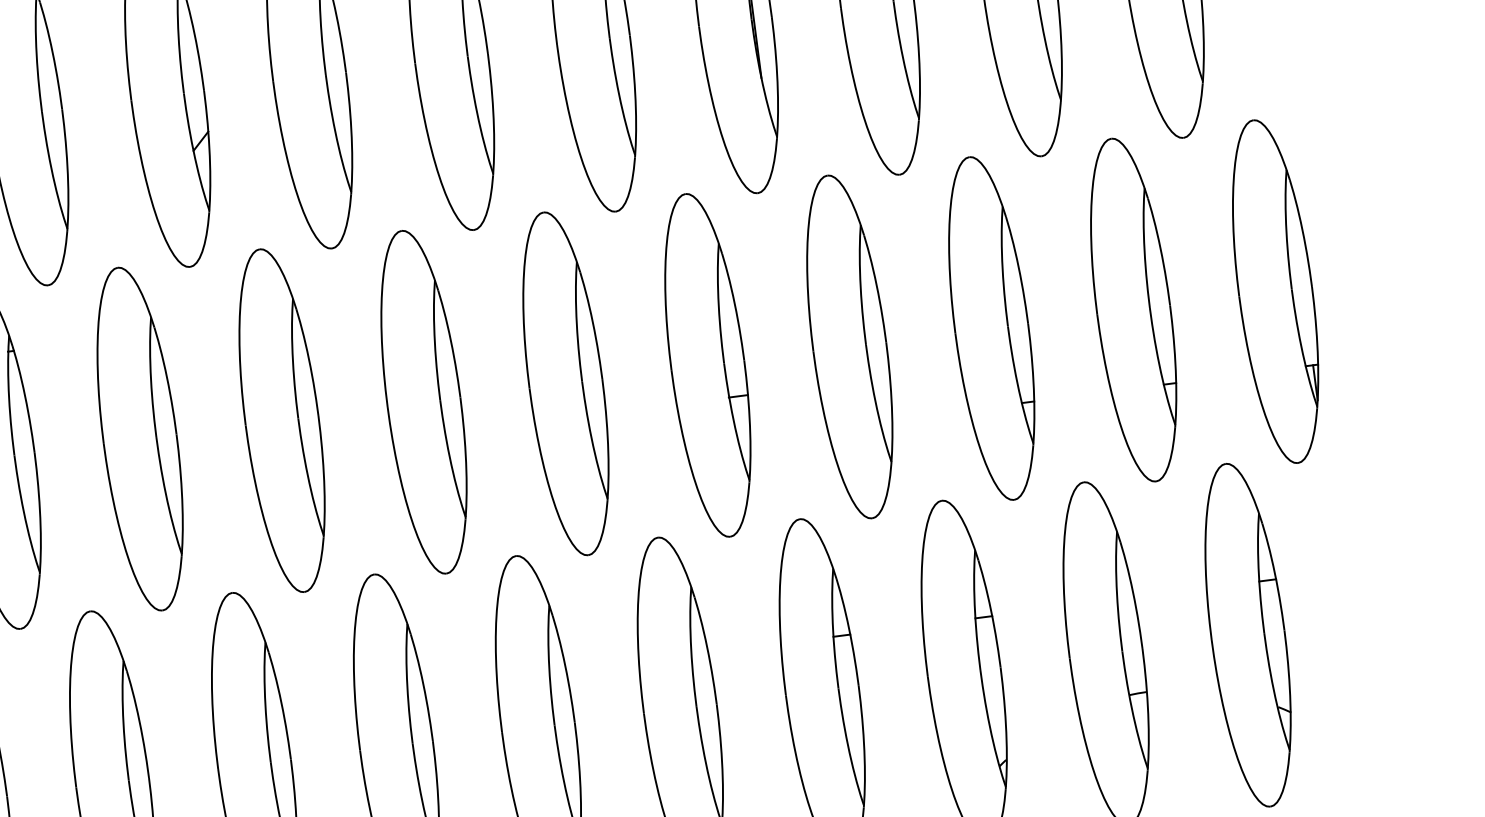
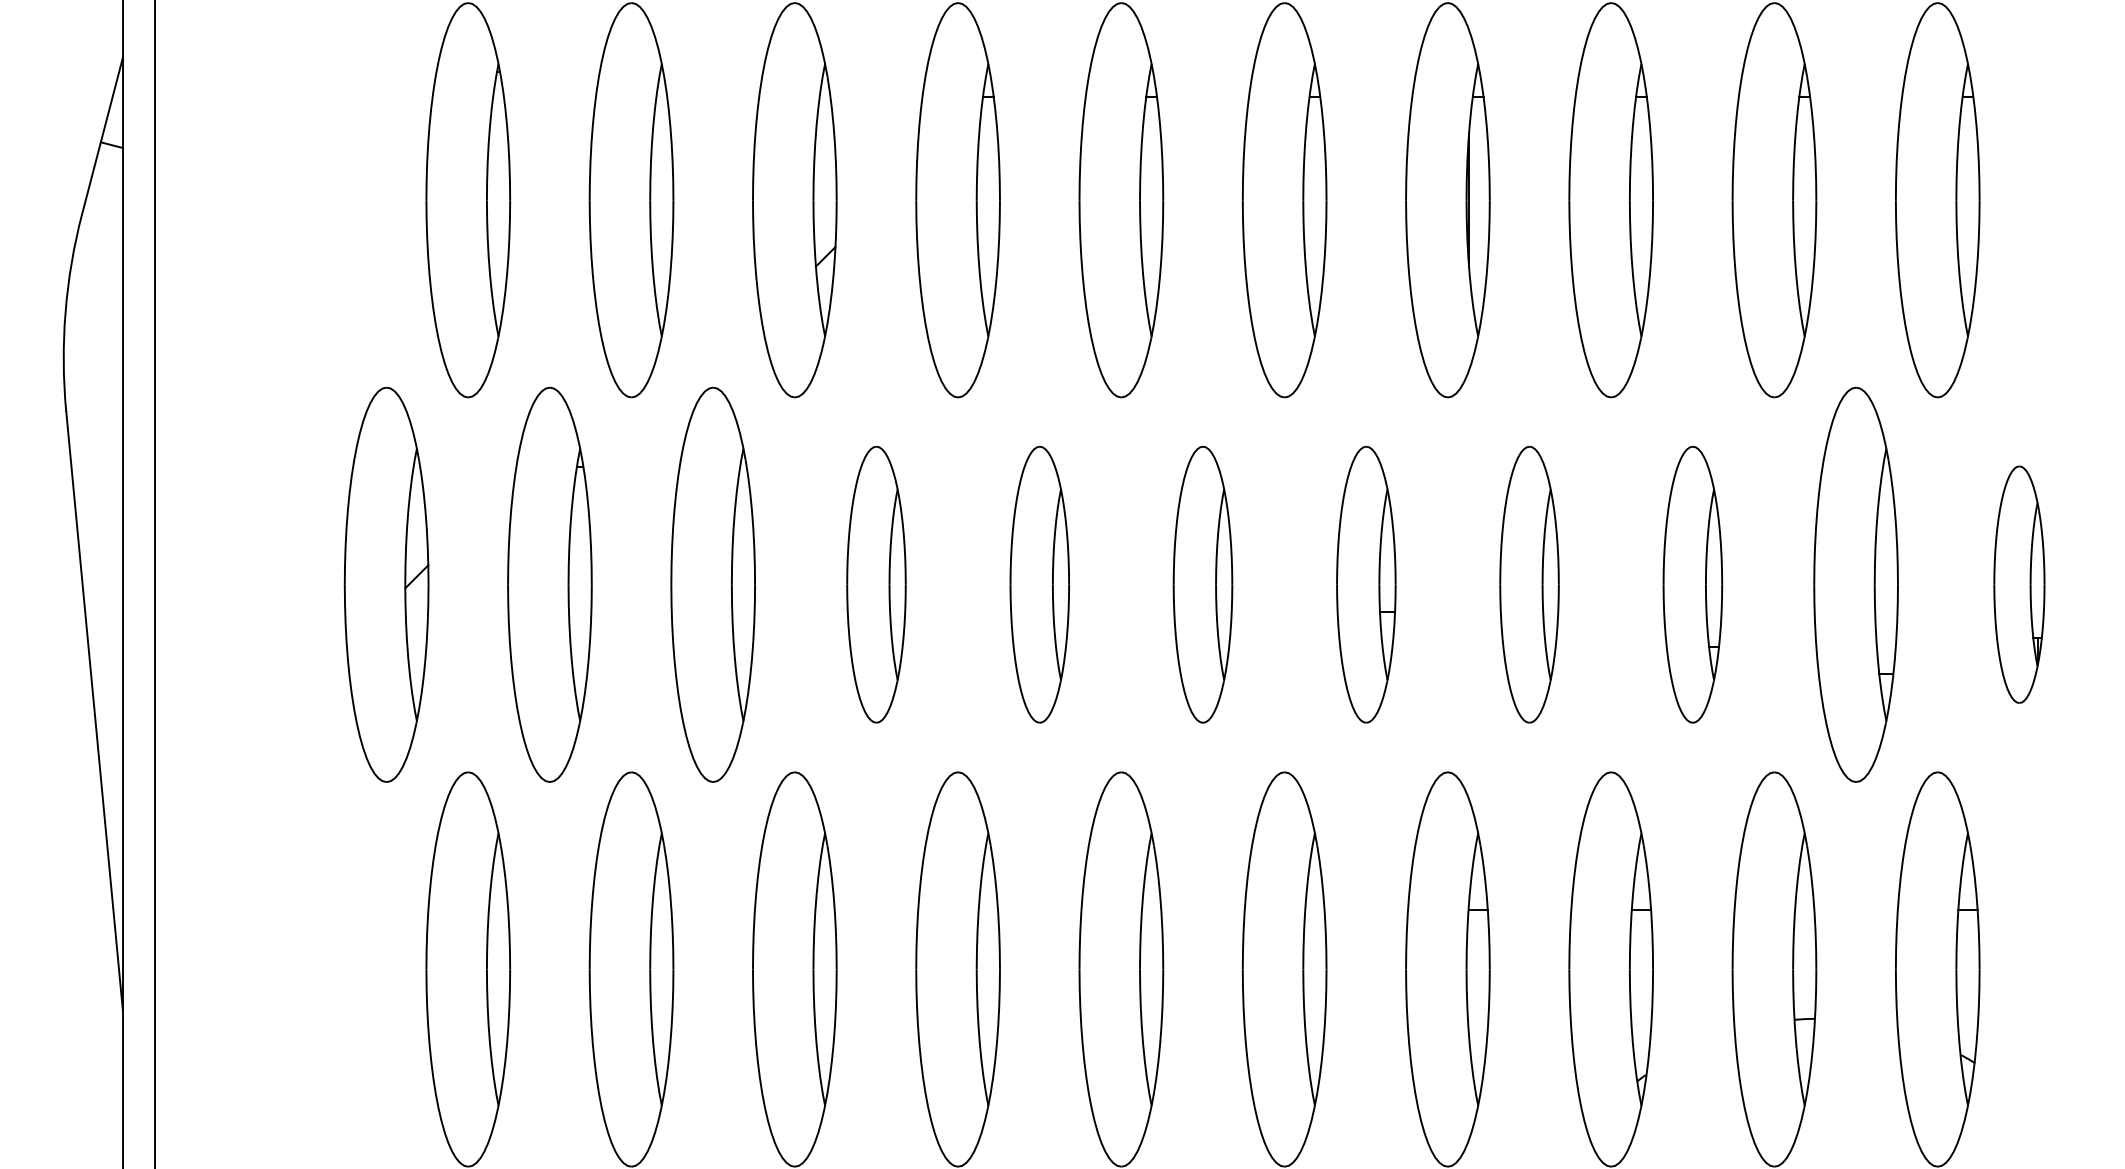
part: (1275, 291) -> (2019, 584), size x0.6
part: (991, 328) -> (1692, 584), size x0.7
part: (849, 346) -> (1529, 584), size x0.7
part: (708, 365) -> (1366, 584), size x0.7
part: (565, 383) -> (1202, 584), size x0.7
part: (423, 401) -> (1039, 584), size x0.7
part: (282, 420) -> (876, 584), size x0.7

